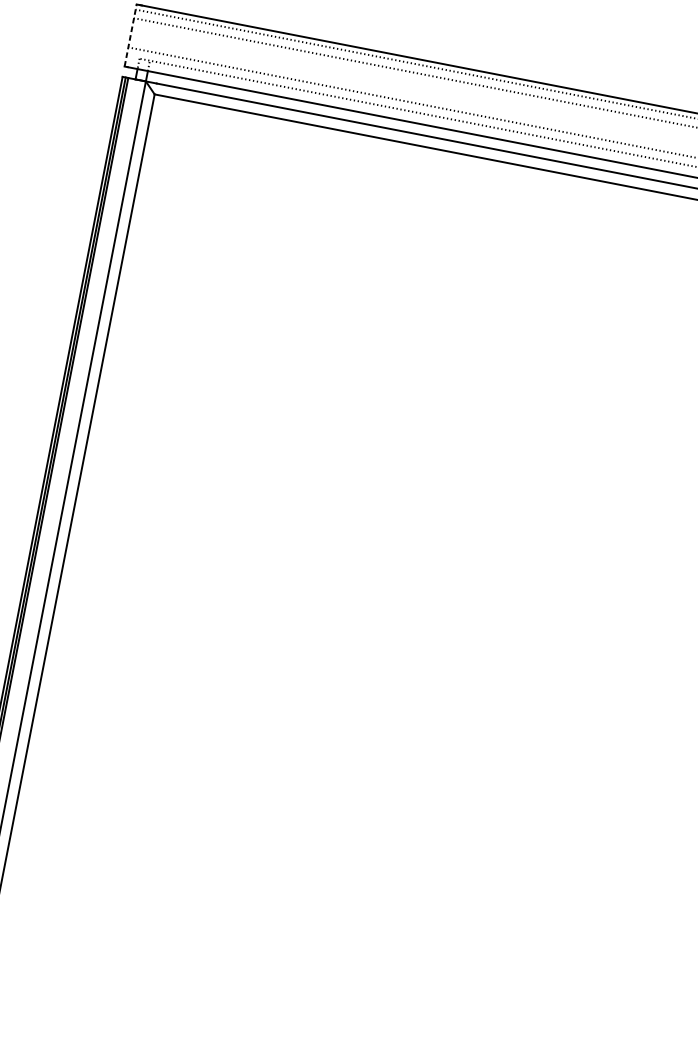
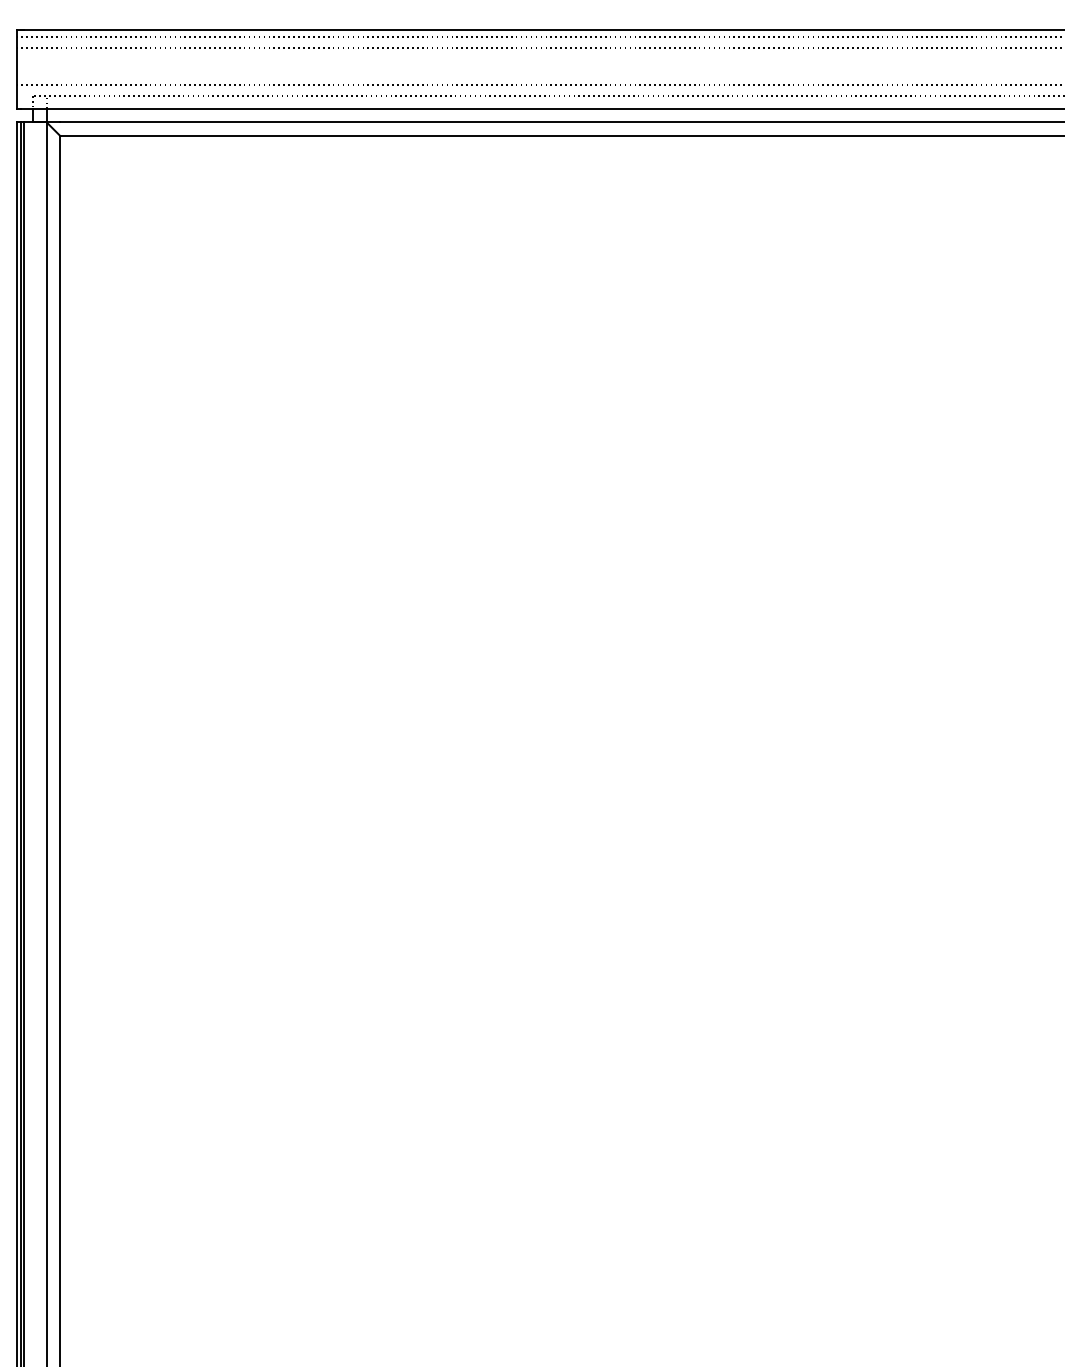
line: (130, 35) -> (16, 69), dashed -> solid

